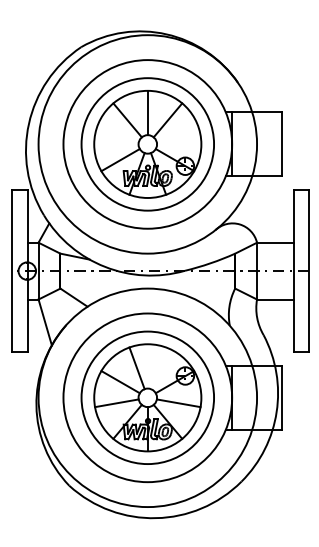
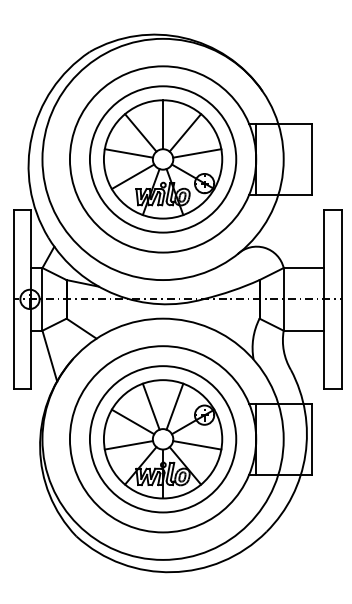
line: (116, 139) -> (128, 153), added
line: (178, 139) -> (197, 153), added
line: (158, 368) -> (174, 406), added

